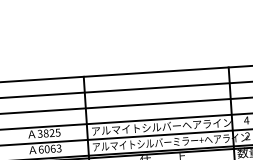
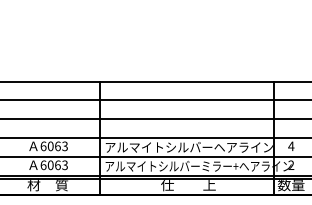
text: (48, 133) -> (53, 146), 3825 -> 6063

